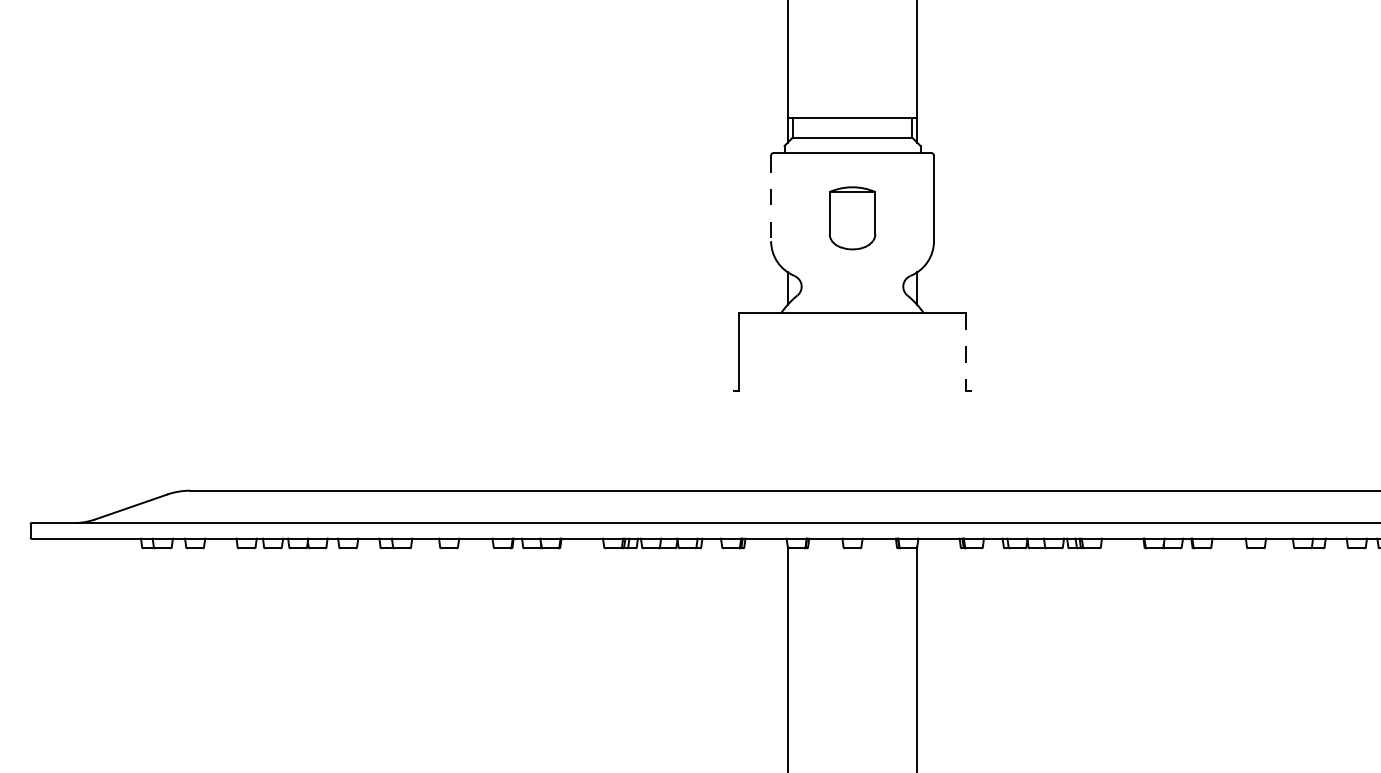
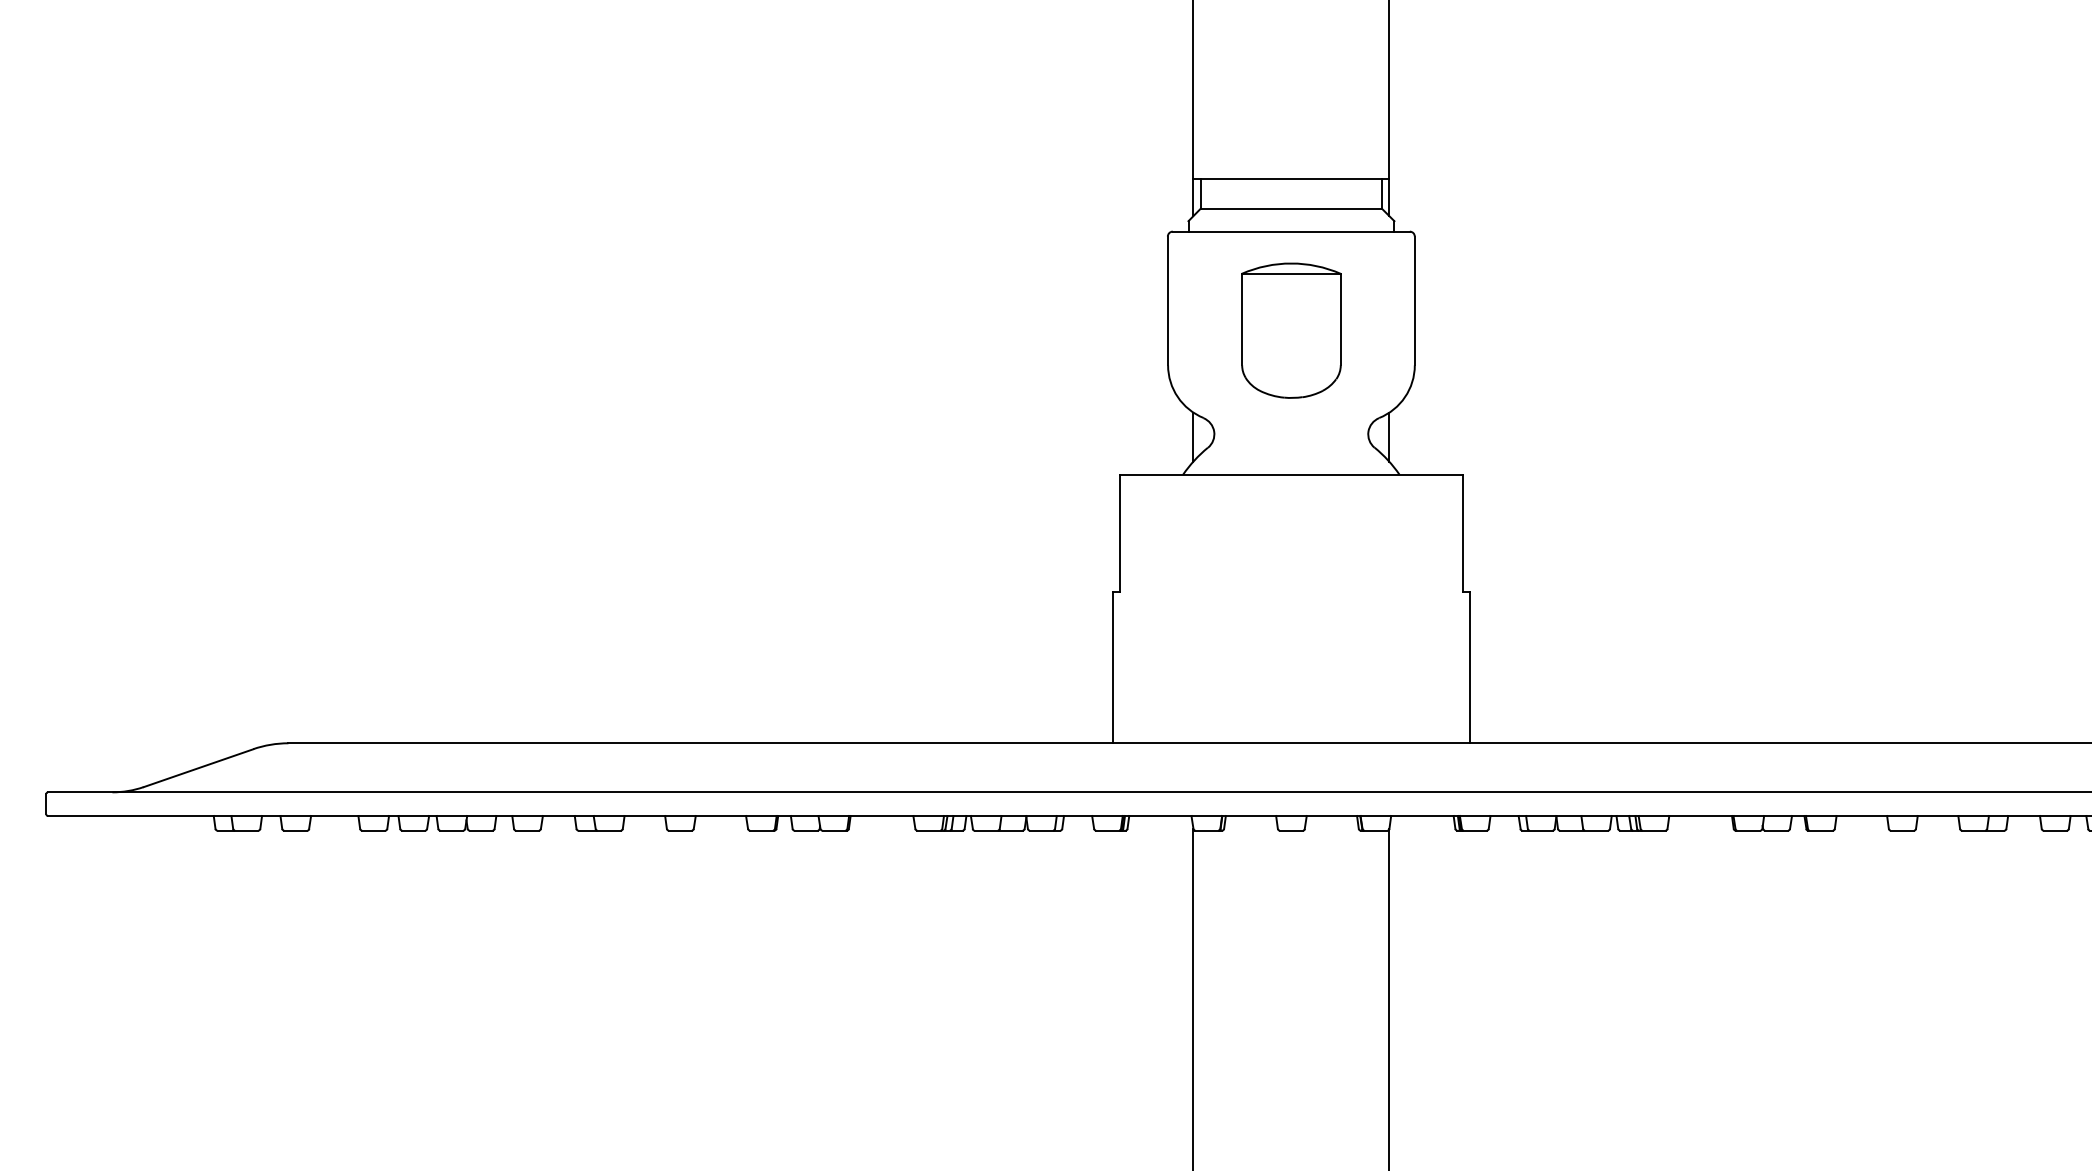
line: (770, 199) -> (1167, 302), dashed -> solid
part: (852, 218) -> (1291, 331), size x1.43
line: (965, 352) -> (1462, 534), dashed -> solid
line: (734, 440) -> (1112, 667), added
line: (970, 440) -> (1470, 667), added

